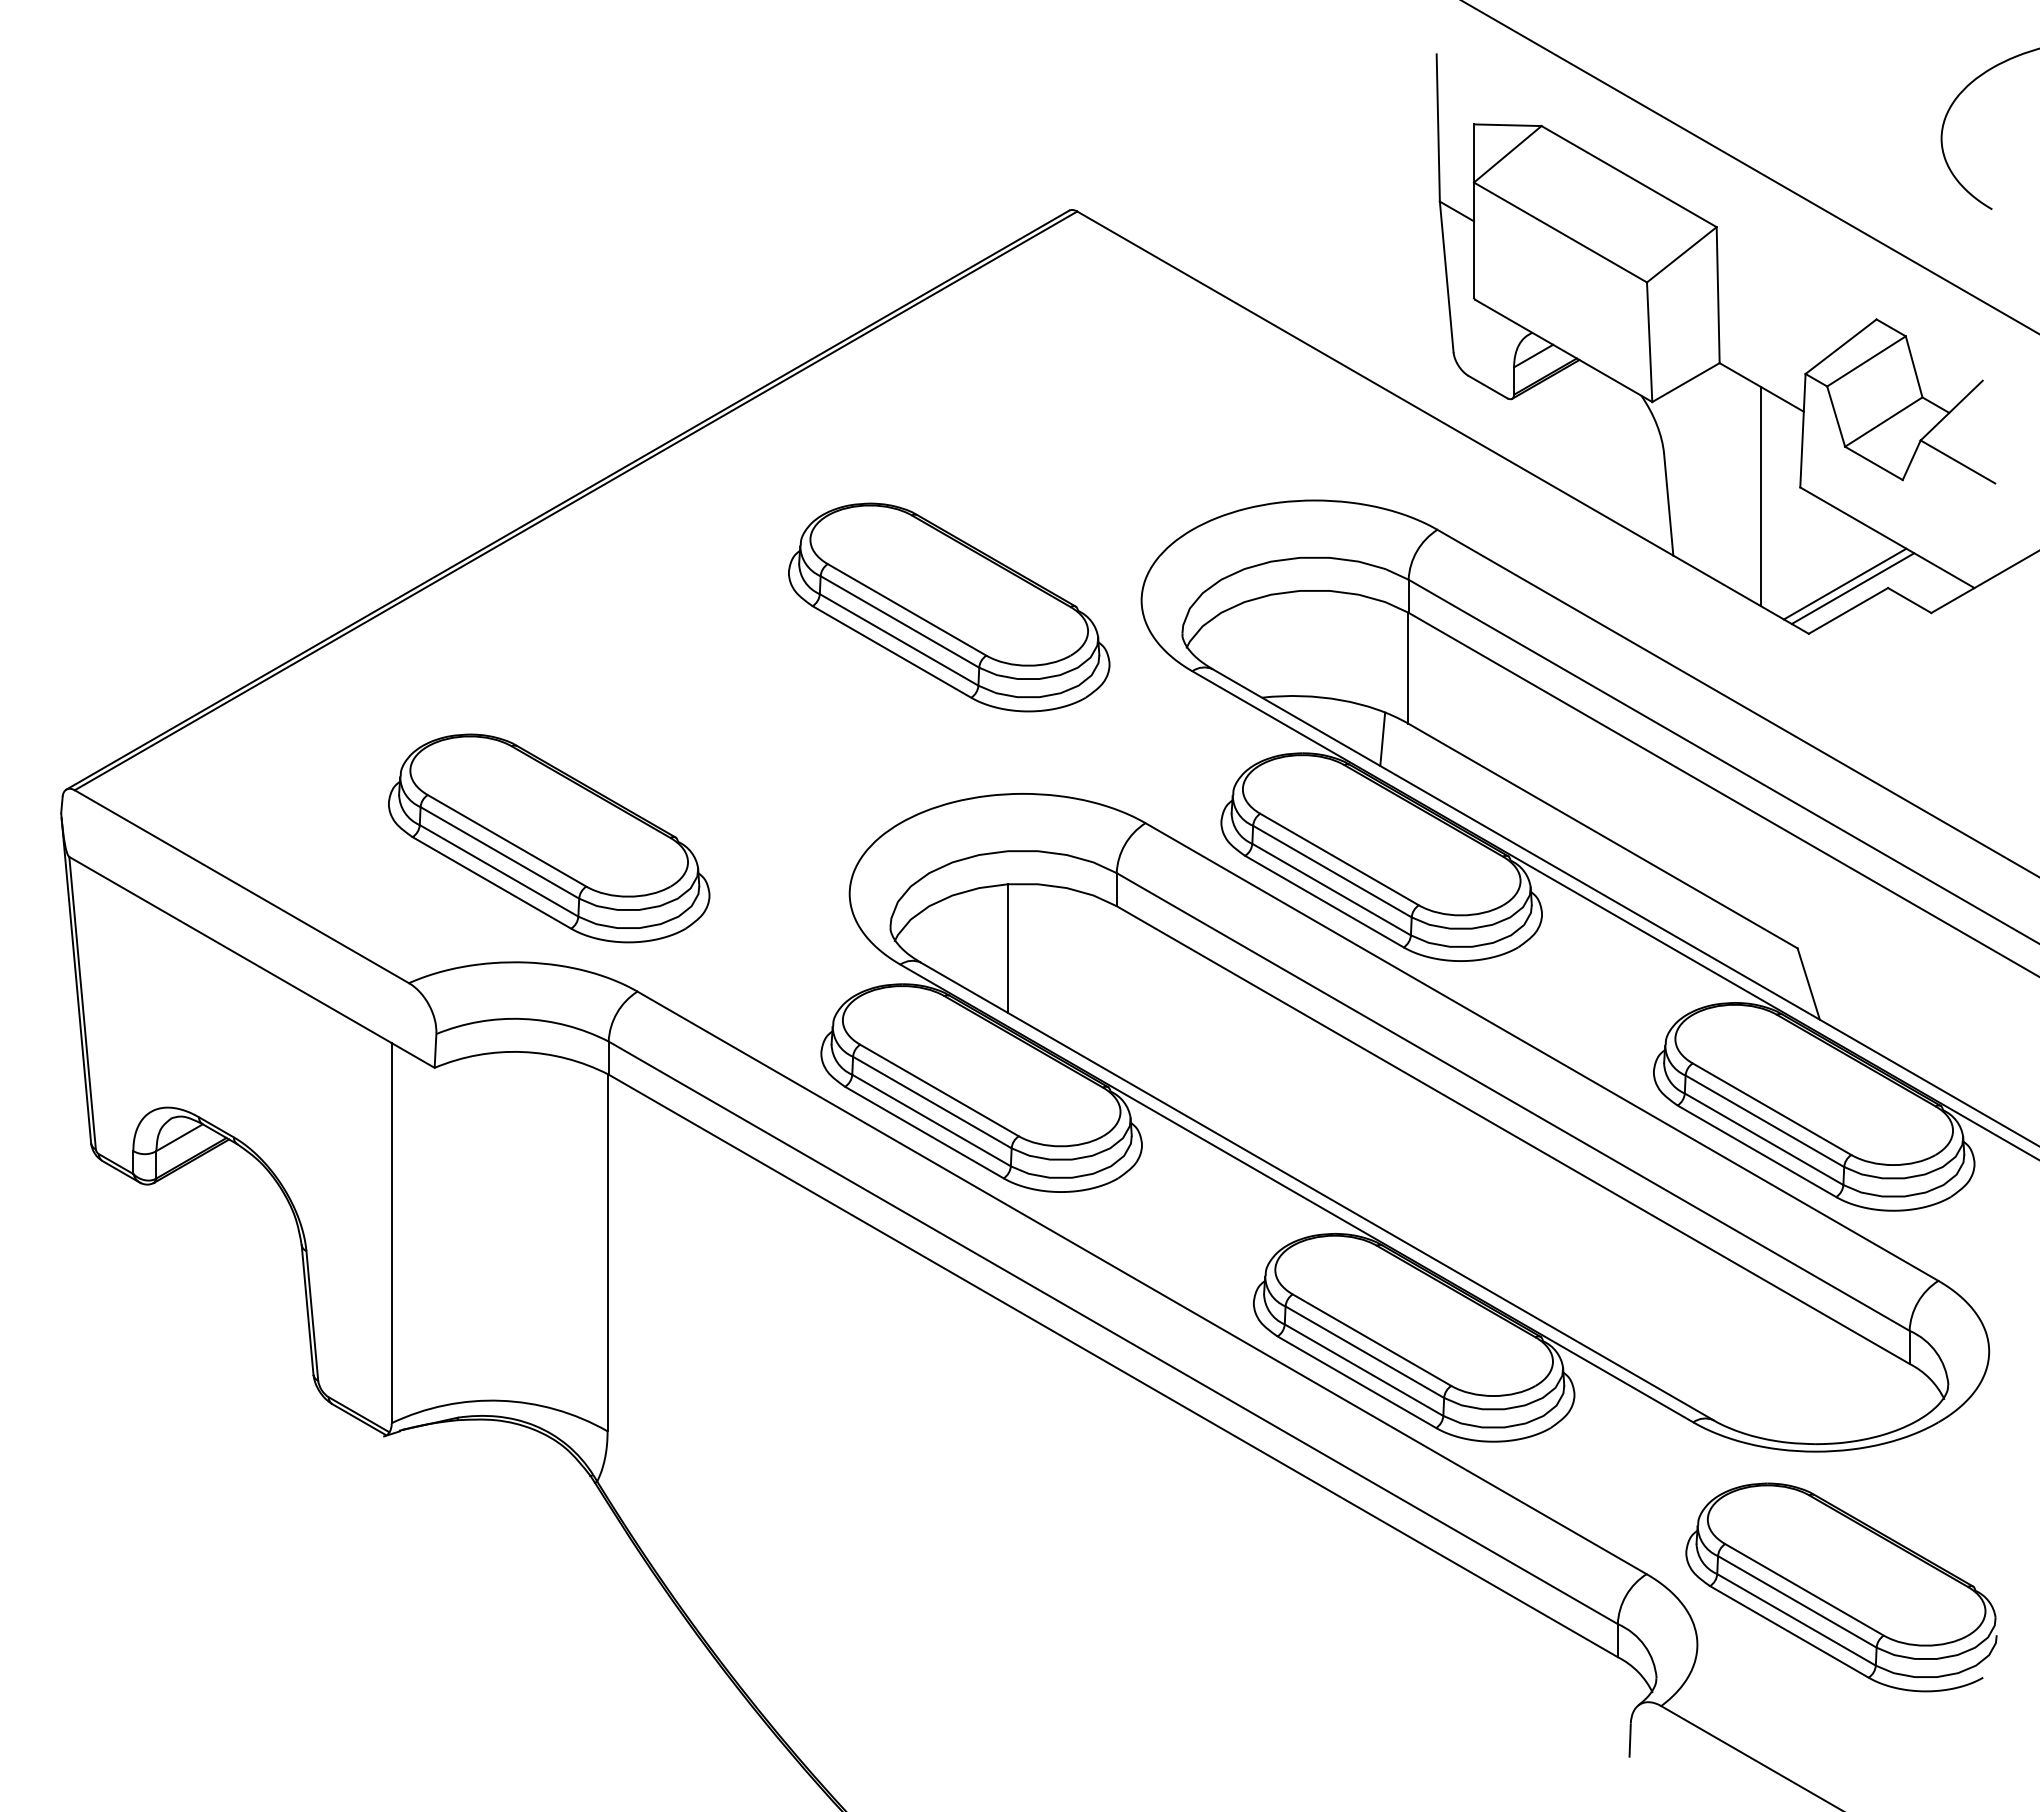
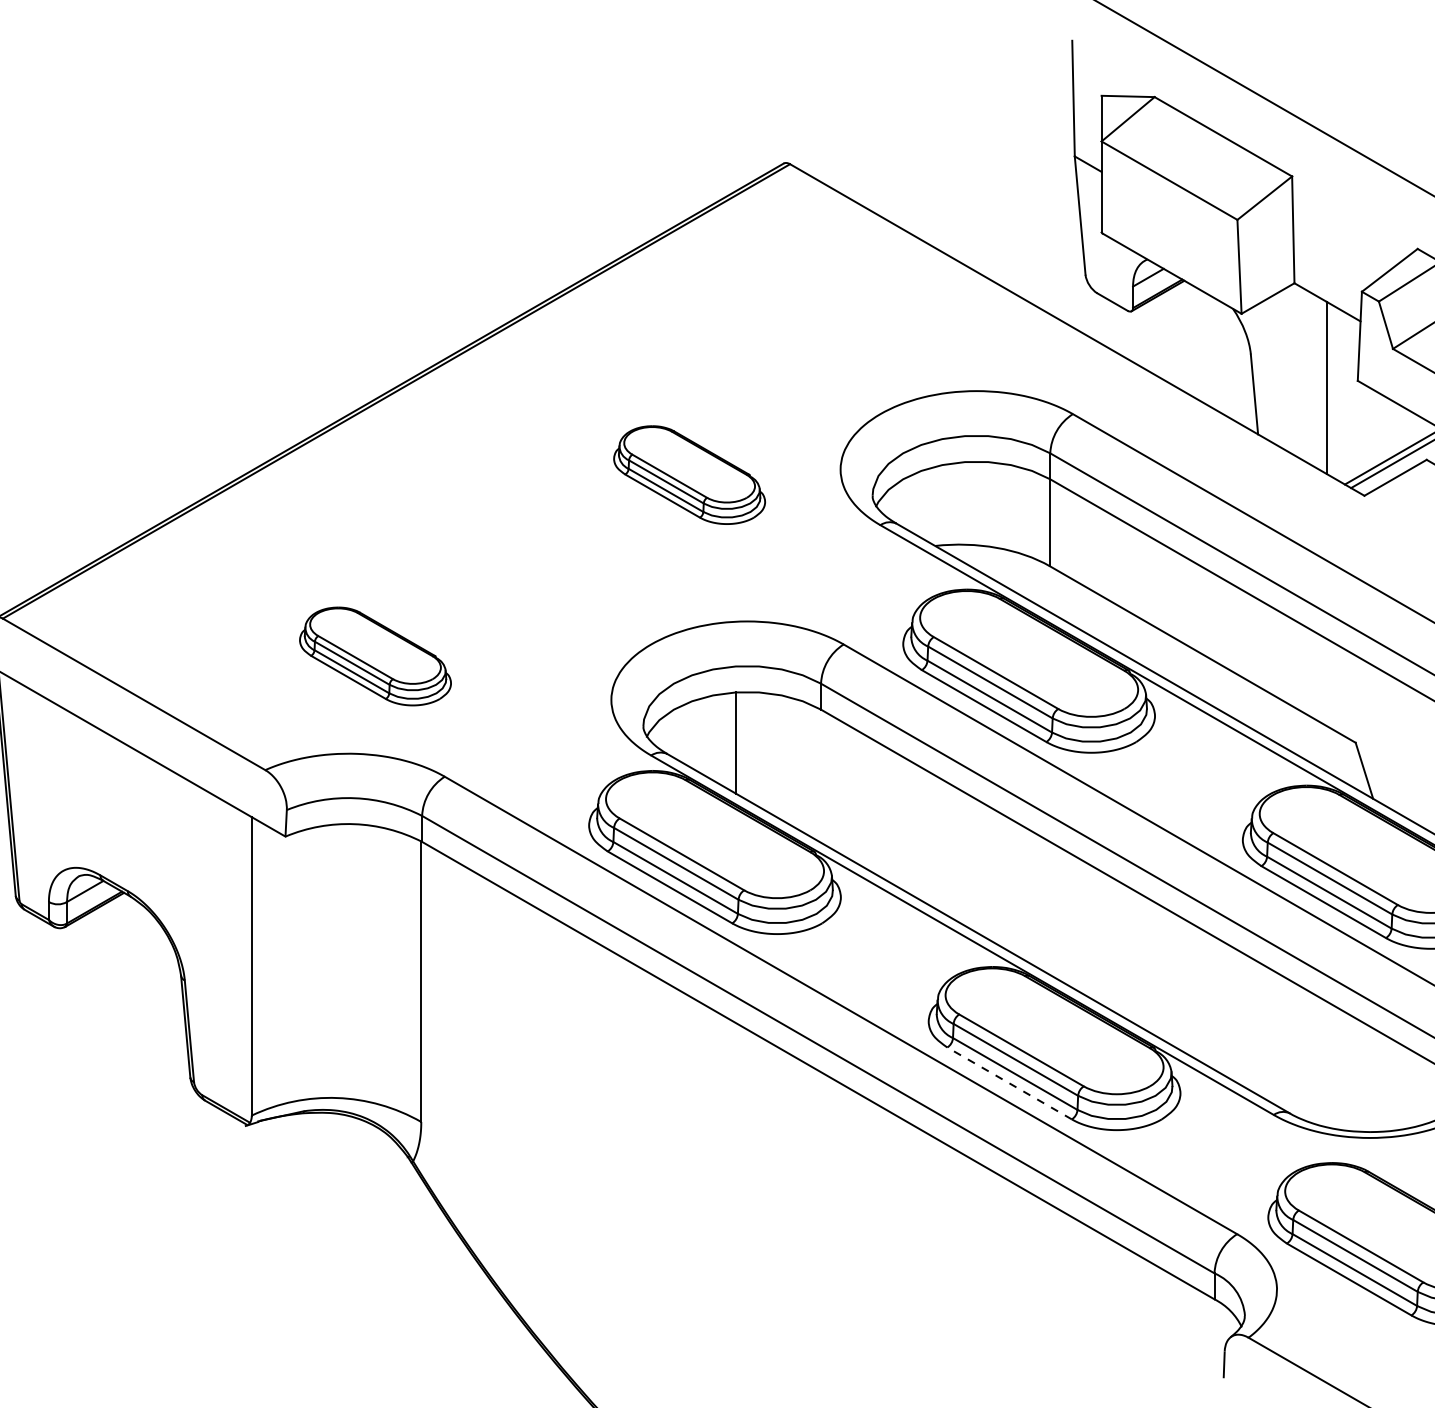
part: (949, 607) -> (689, 475), size x0.6
line: (1382, 738) -> (1029, 577), removed
part: (549, 838) -> (375, 656), size x0.6
line: (1356, 1382) -> (1009, 1083), solid -> dashed

